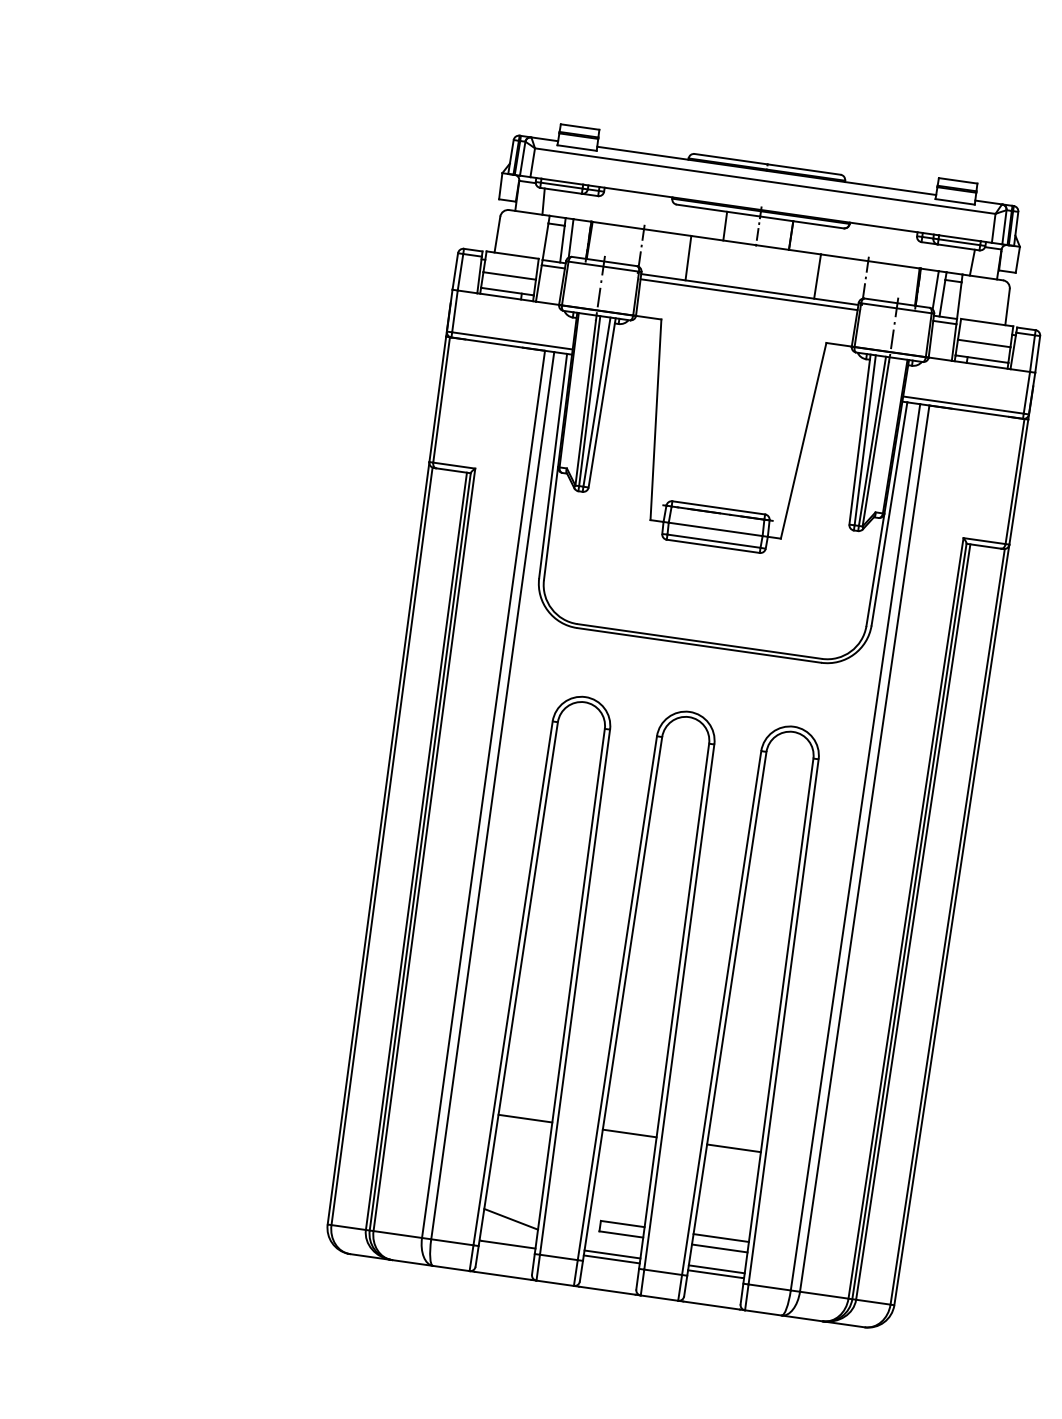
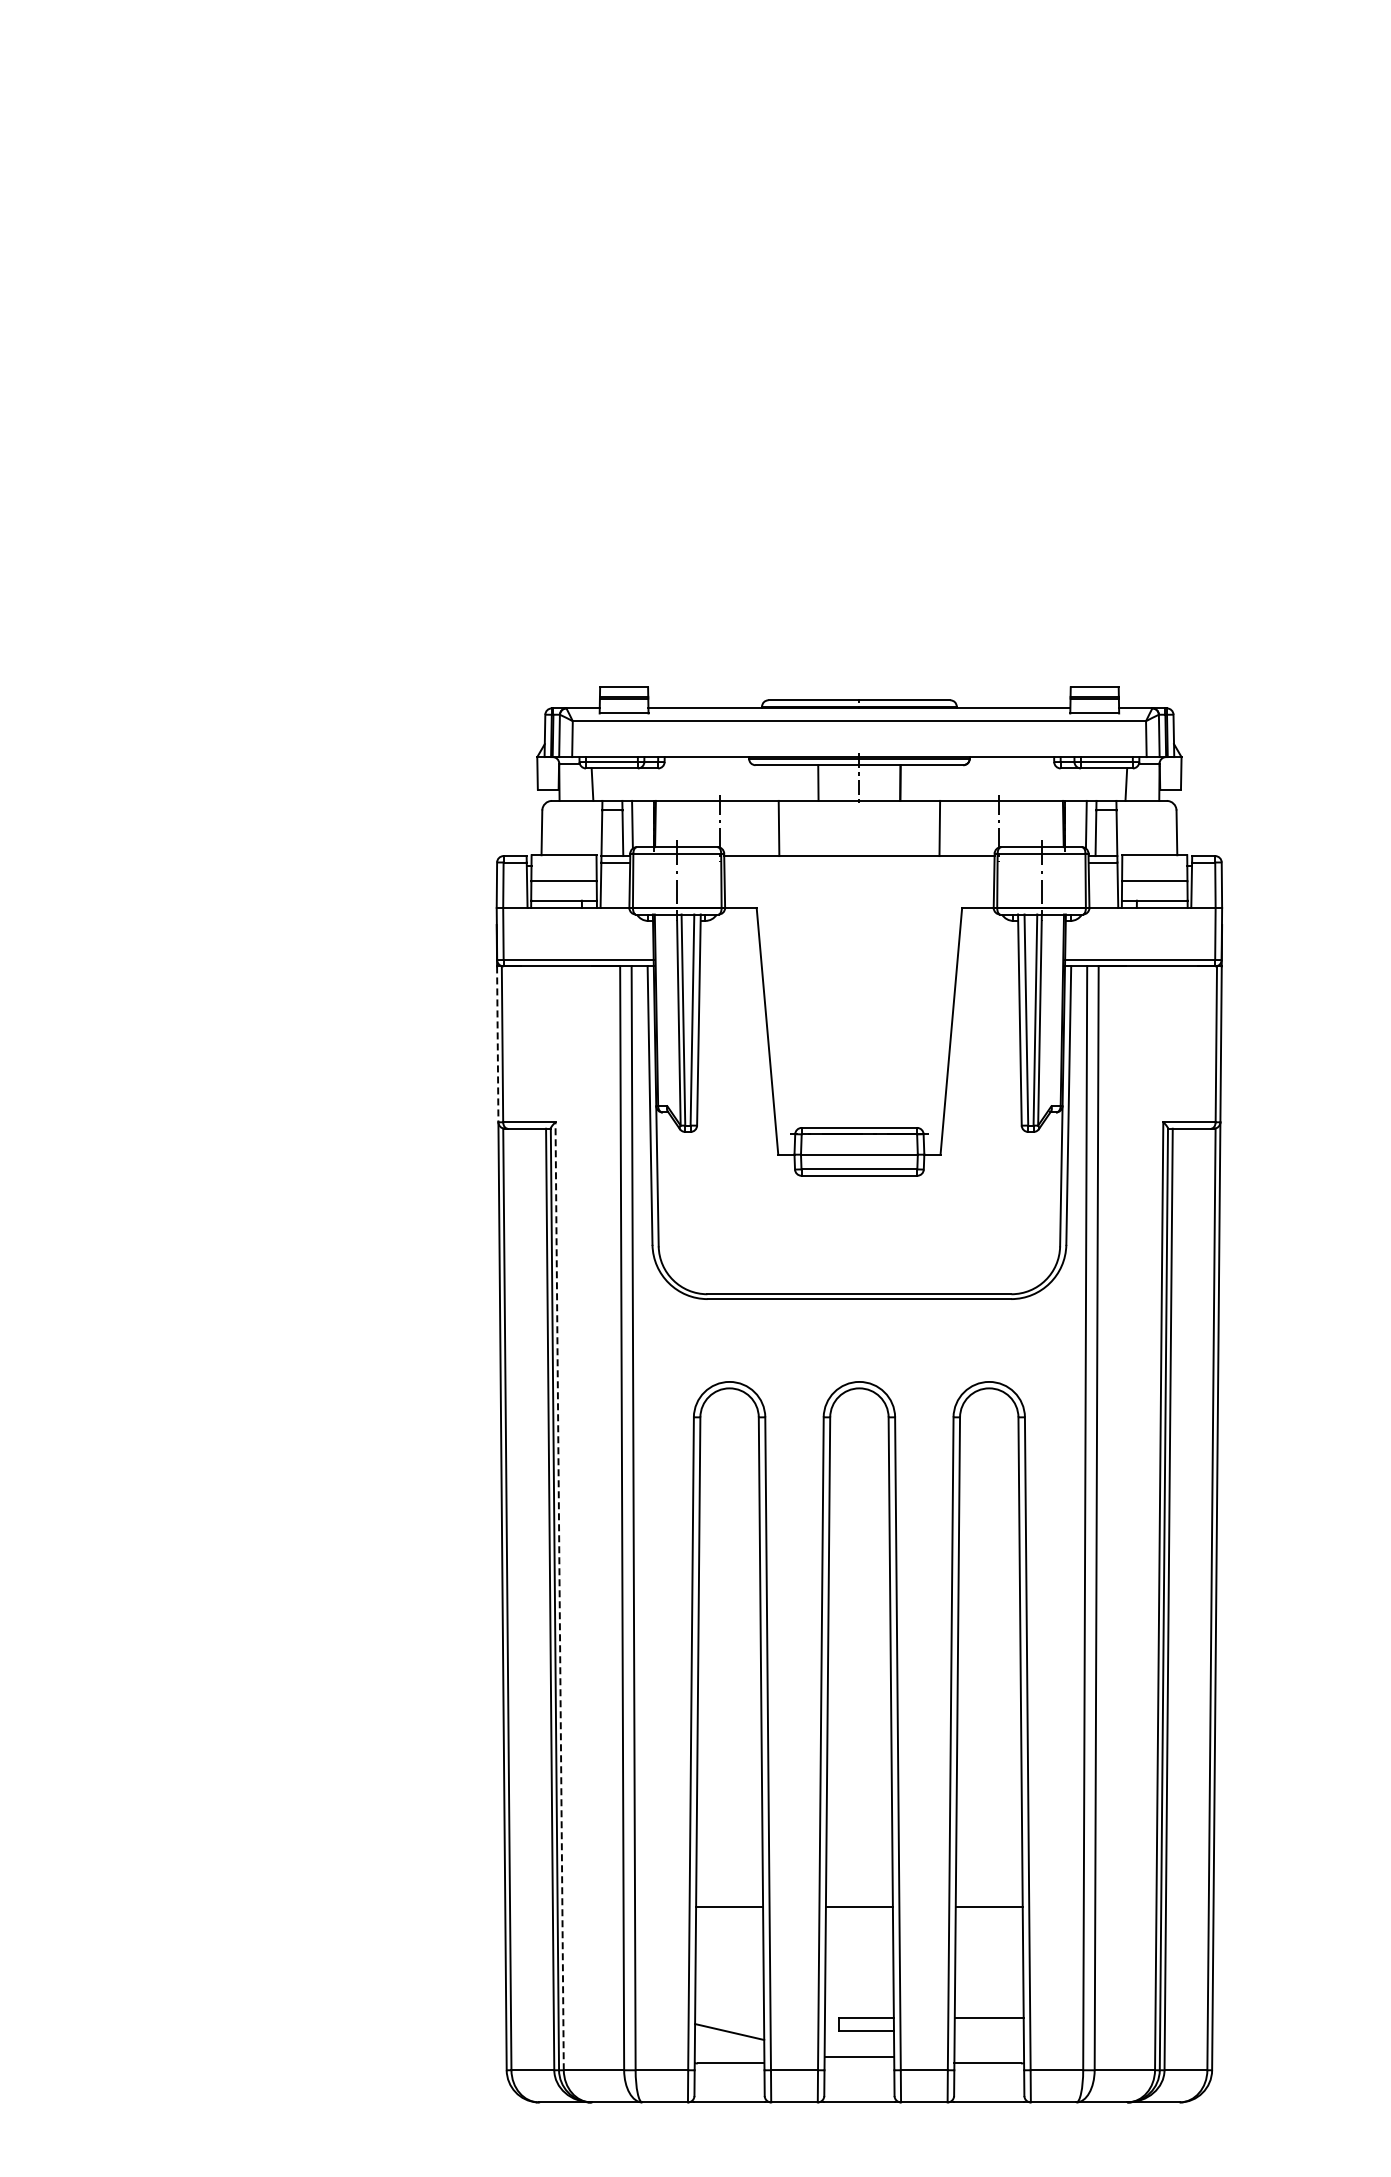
line: (749, 294) -> (859, 862), removed
line: (437, 399) -> (497, 1044), solid -> dashed
line: (424, 850) -> (559, 1596), solid -> dashed
line: (719, 1248) -> (988, 2031), removed
line: (611, 1259) -> (859, 2063), removed
line: (716, 1269) -> (989, 2057), removed

